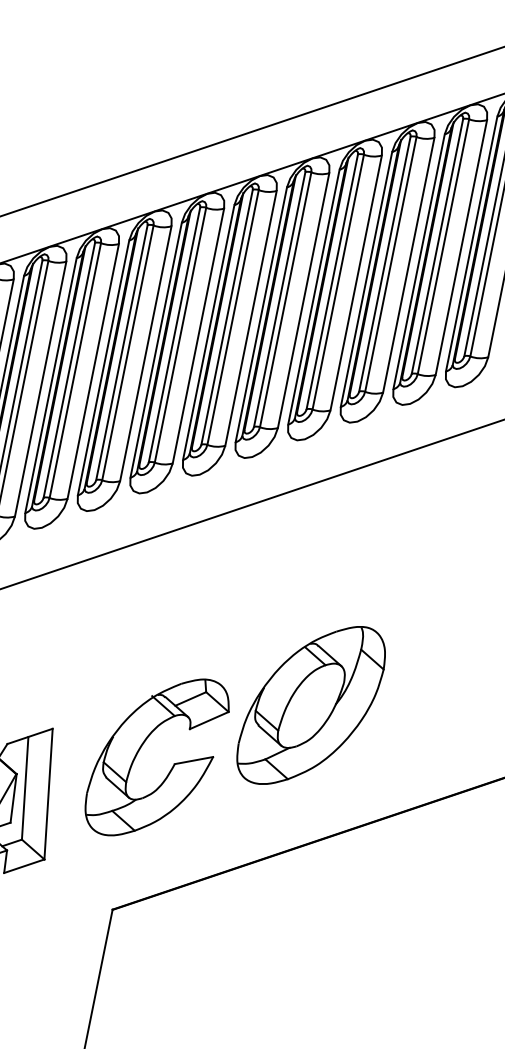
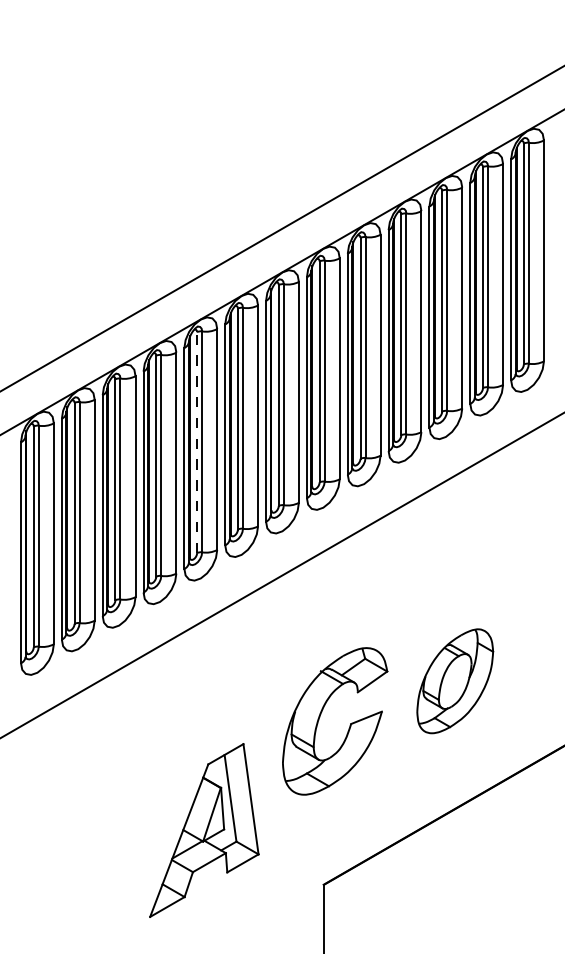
line: (69, 370) -> (197, 442), solid -> dashed
part: (311, 705) -> (455, 681), size x0.7
part: (172, 765) -> (349, 725), moved

